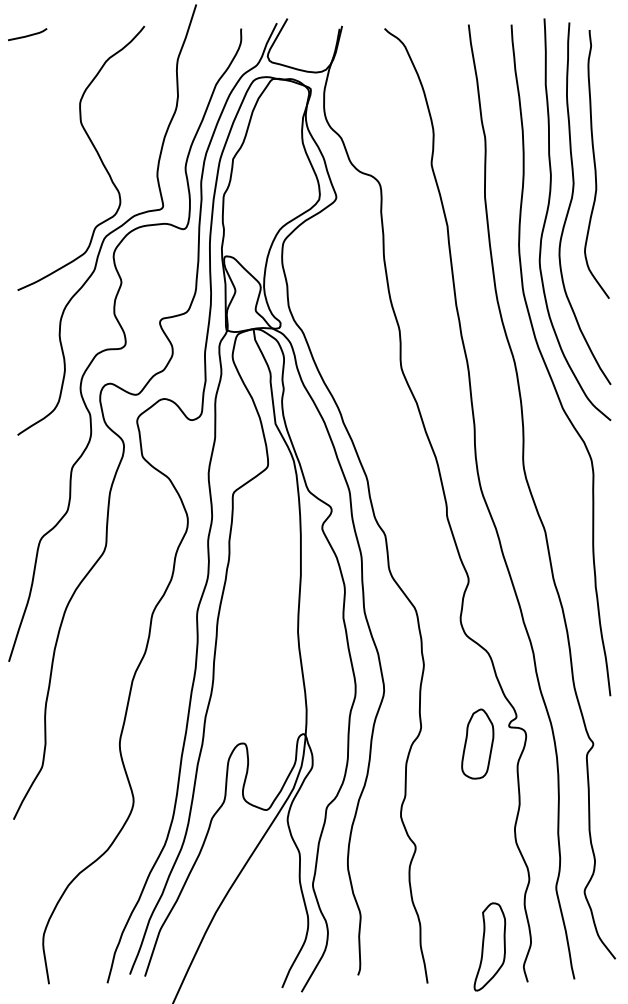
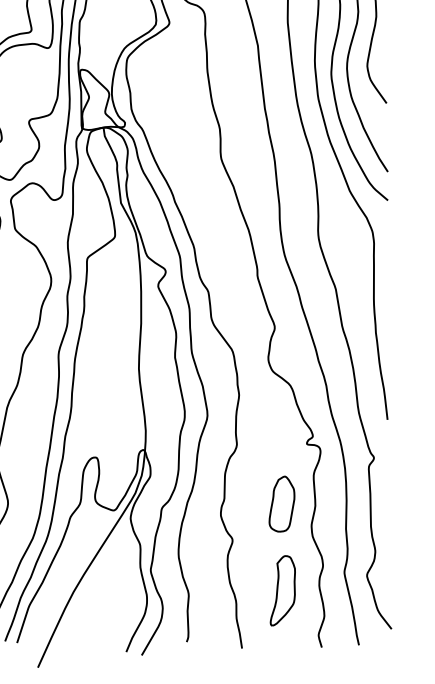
part: (477, 743) -> (281, 503), moved
part: (489, 946) -> (282, 590), moved

